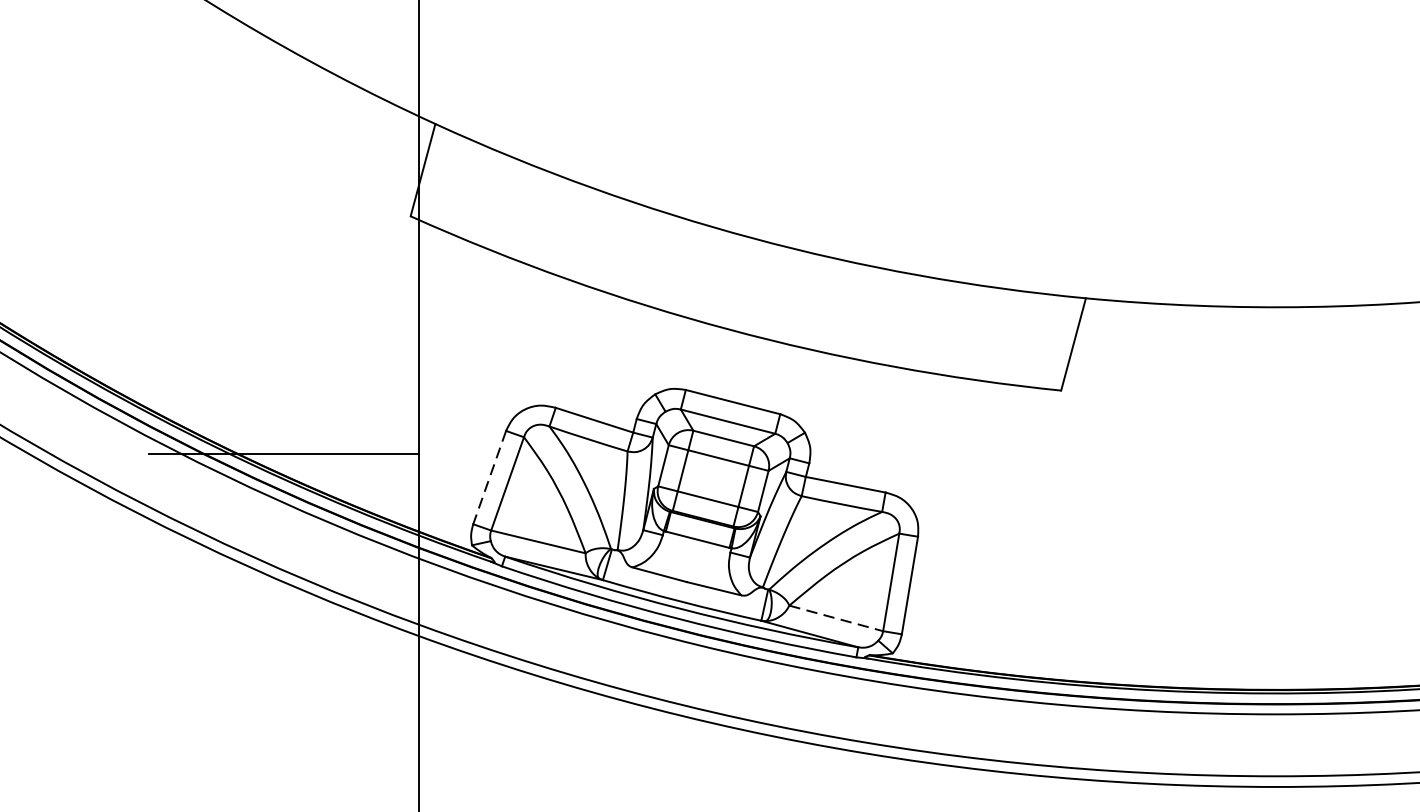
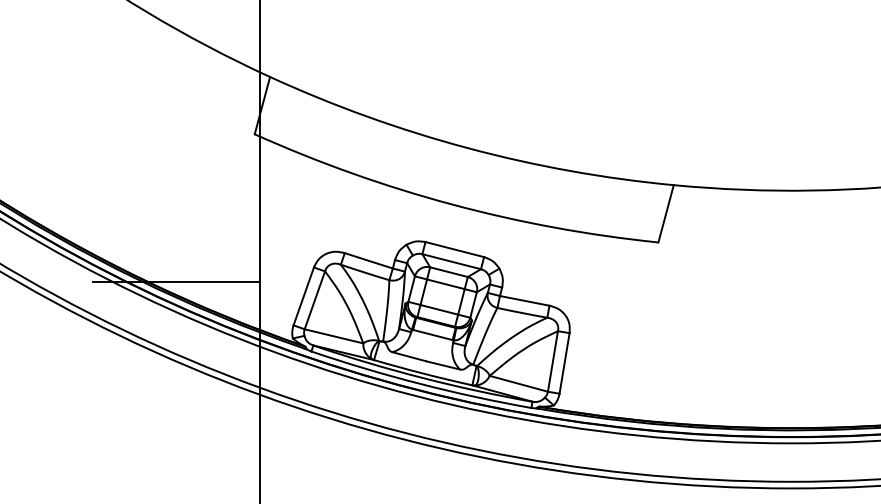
line: (489, 477) -> (303, 296), dashed -> solid
line: (837, 617) -> (519, 383), dashed -> solid

